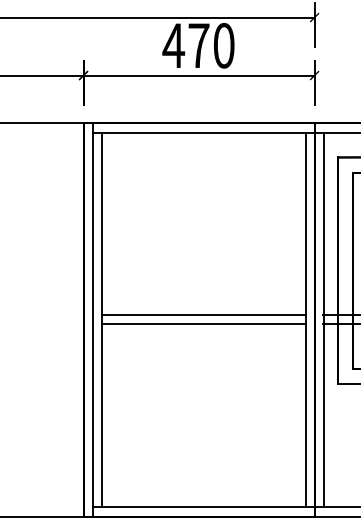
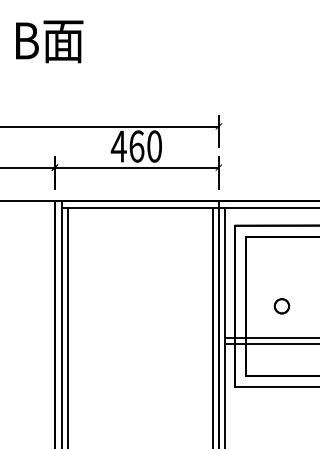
text: (198, 45) -> (136, 146), 470 -> 460
line: (204, 314) -> (140, 337), removed
line: (204, 324) -> (140, 344), removed

